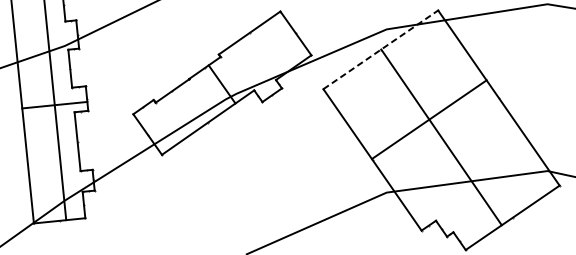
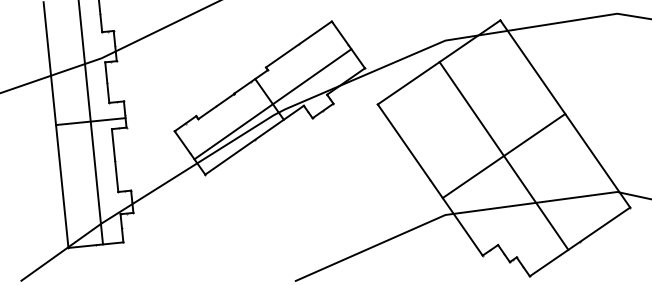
line: (381, 49) -> (439, 62), dashed -> solid
line: (224, 89) -> (272, 104), added
line: (428, 119) -> (503, 155), moved

